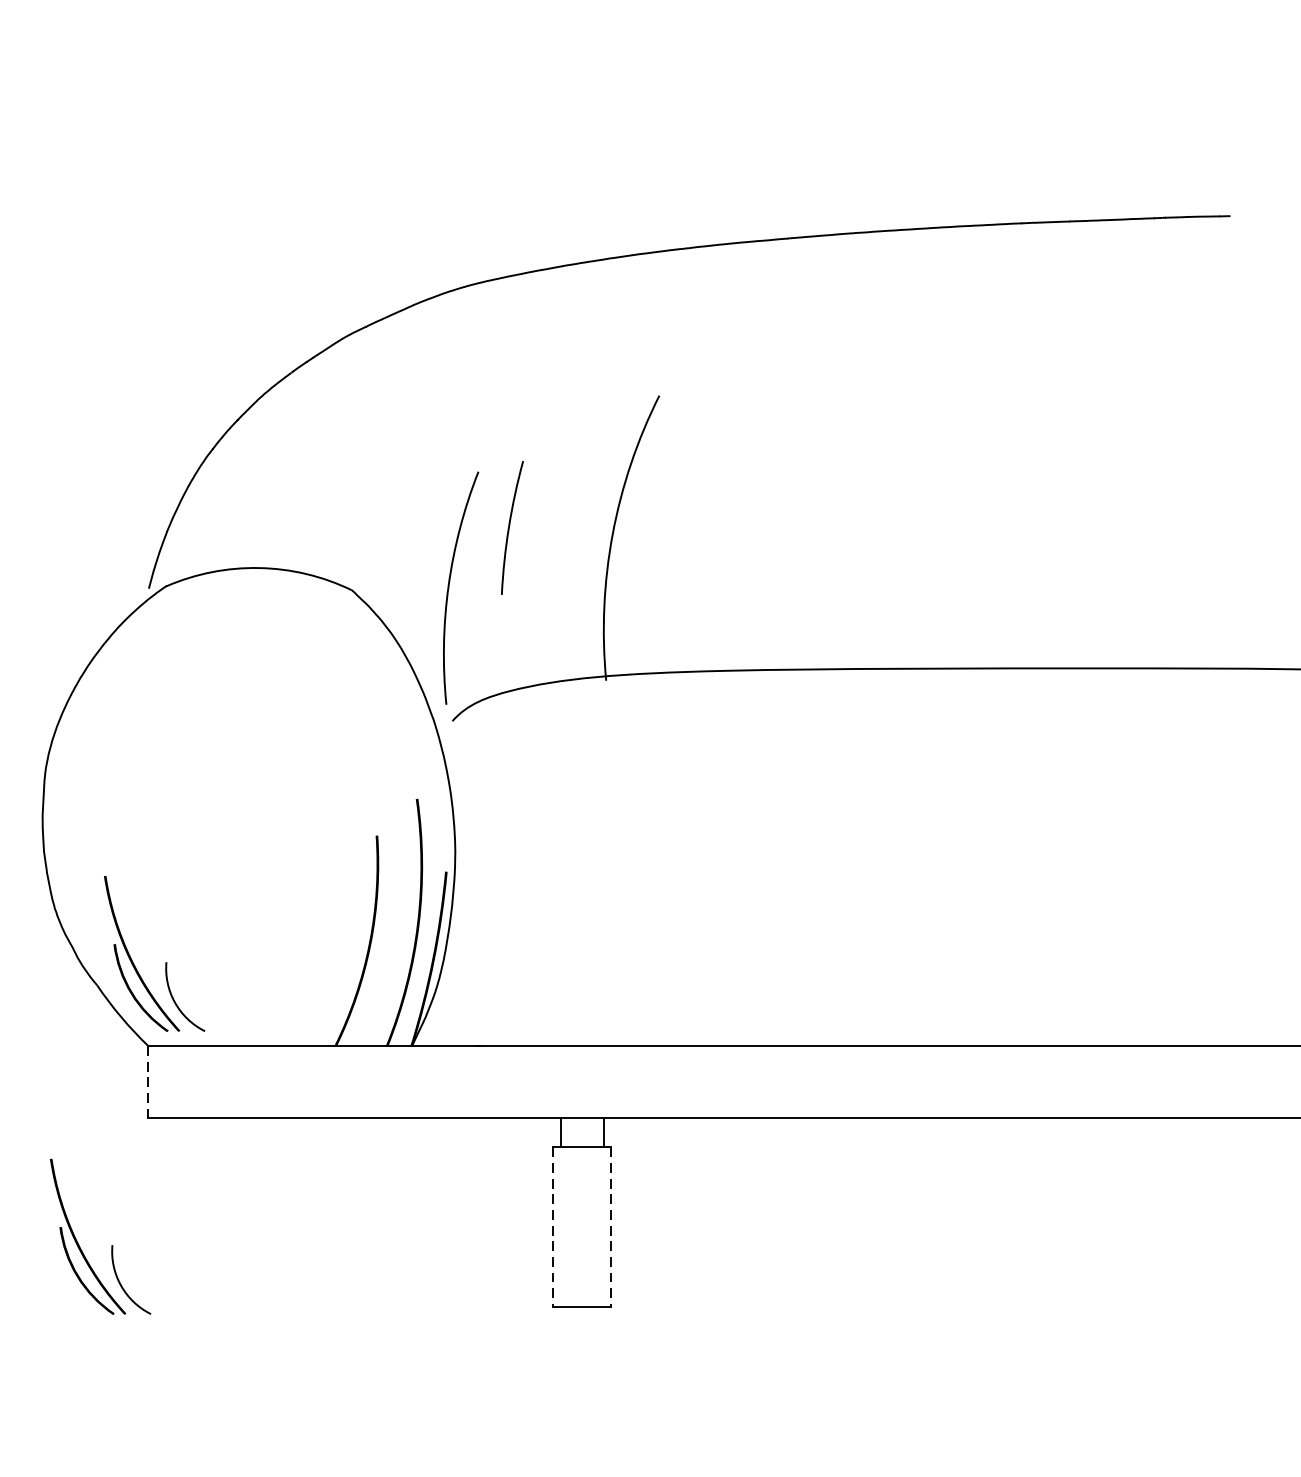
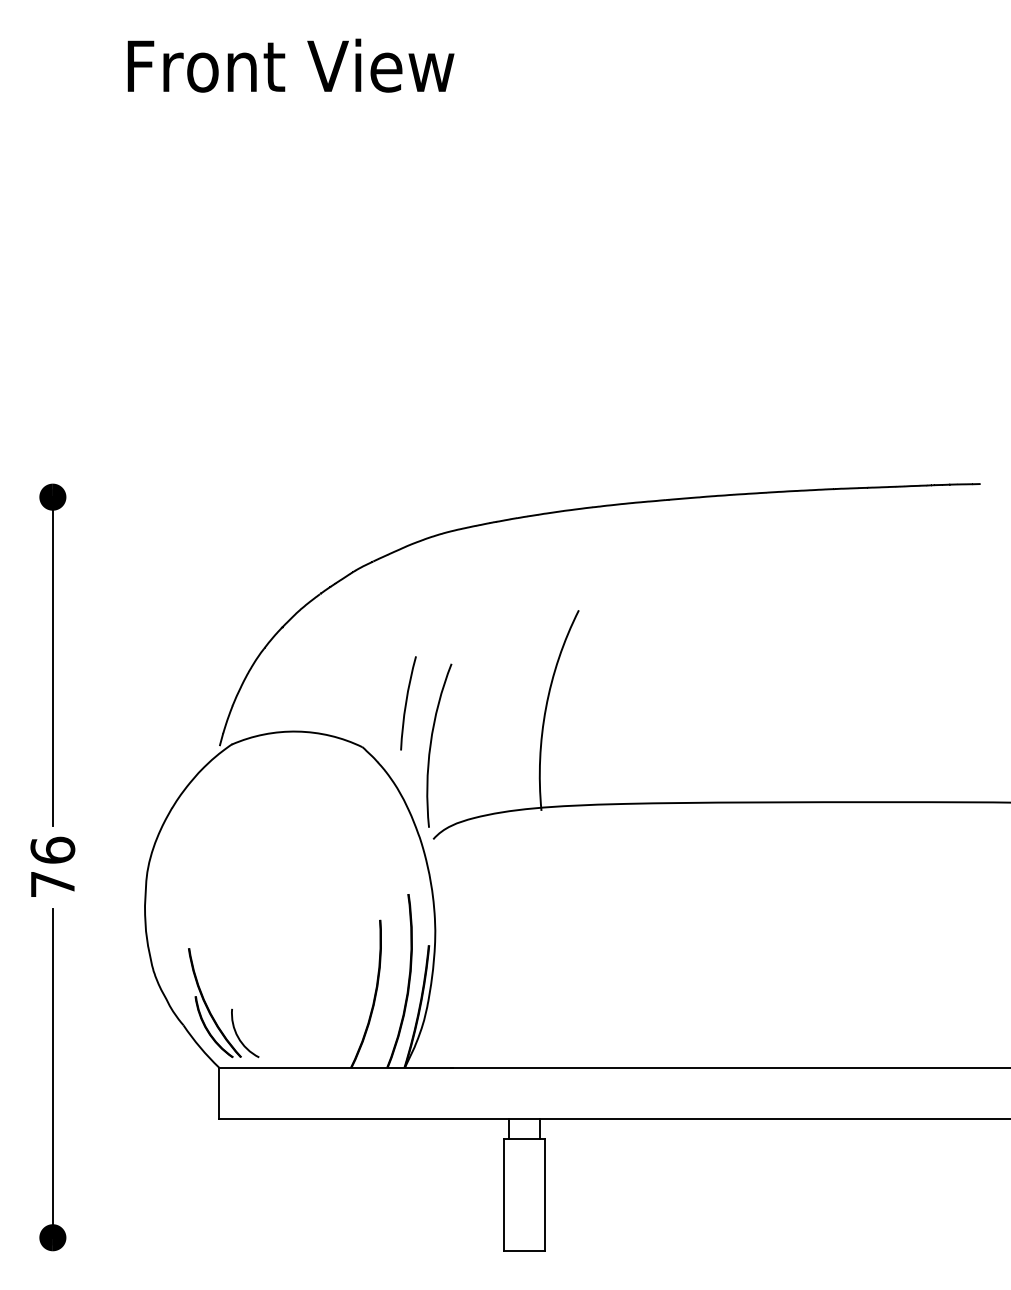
arc: (510, 526) -> (407, 702), moved
line: (147, 1082) -> (218, 1093), dashed -> solid
line: (553, 1227) -> (504, 1195), dashed -> solid
line: (610, 1227) -> (544, 1195), dashed -> solid
part: (111, 1244) -> (193, 1207), removed

